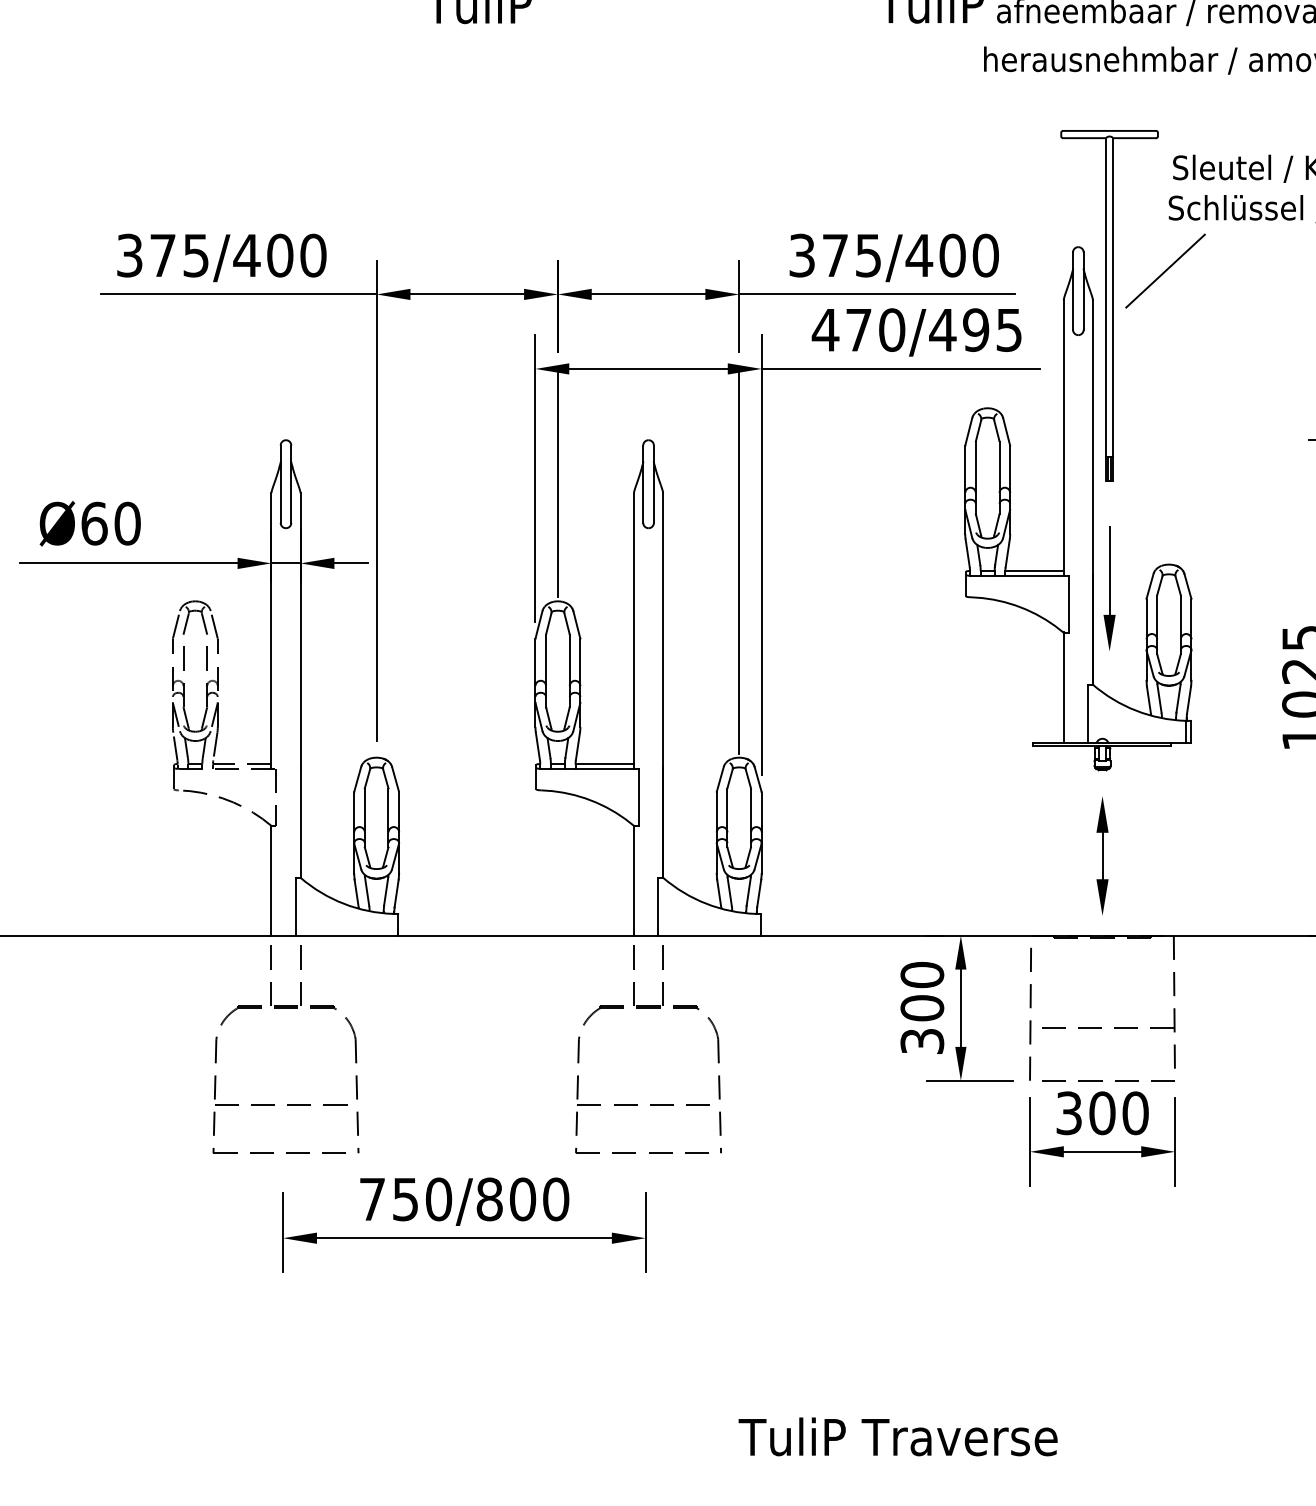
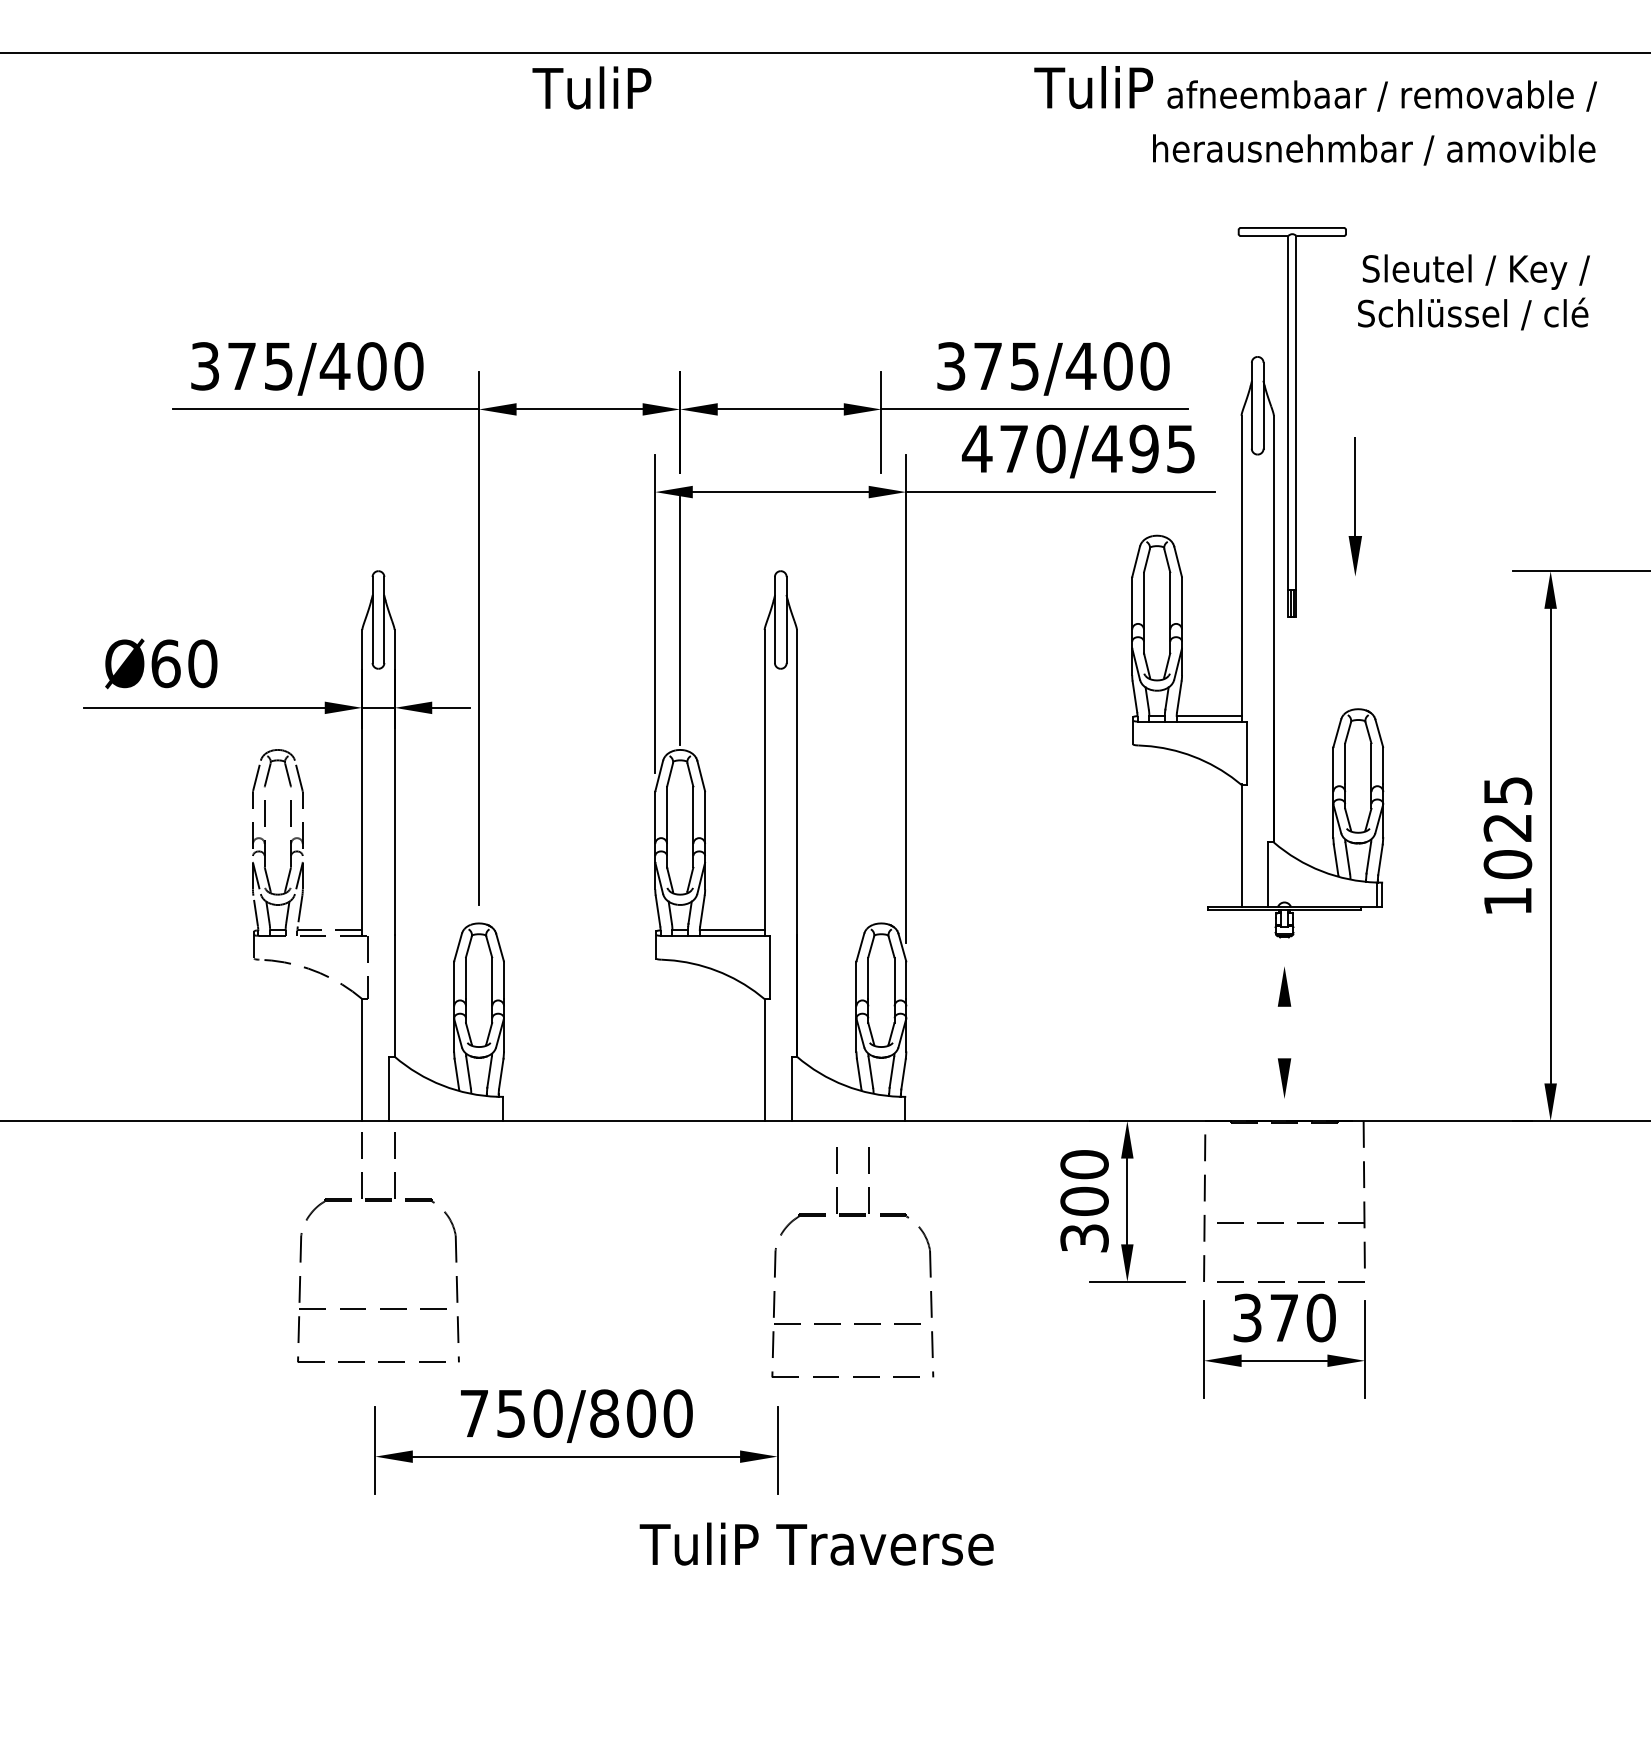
line: (1165, 271) -> (1354, 383), removed
line: (739, 563) -> (881, 707), removed
part: (1108, 588) -> (1354, 506), moved
line: (1102, 855) -> (1284, 1032), removed
part: (648, 1008) -> (852, 1216), moved
text: (1102, 1112) -> (1284, 1317), 300 -> 370
text: (897, 1436) -> (816, 1543), moved

